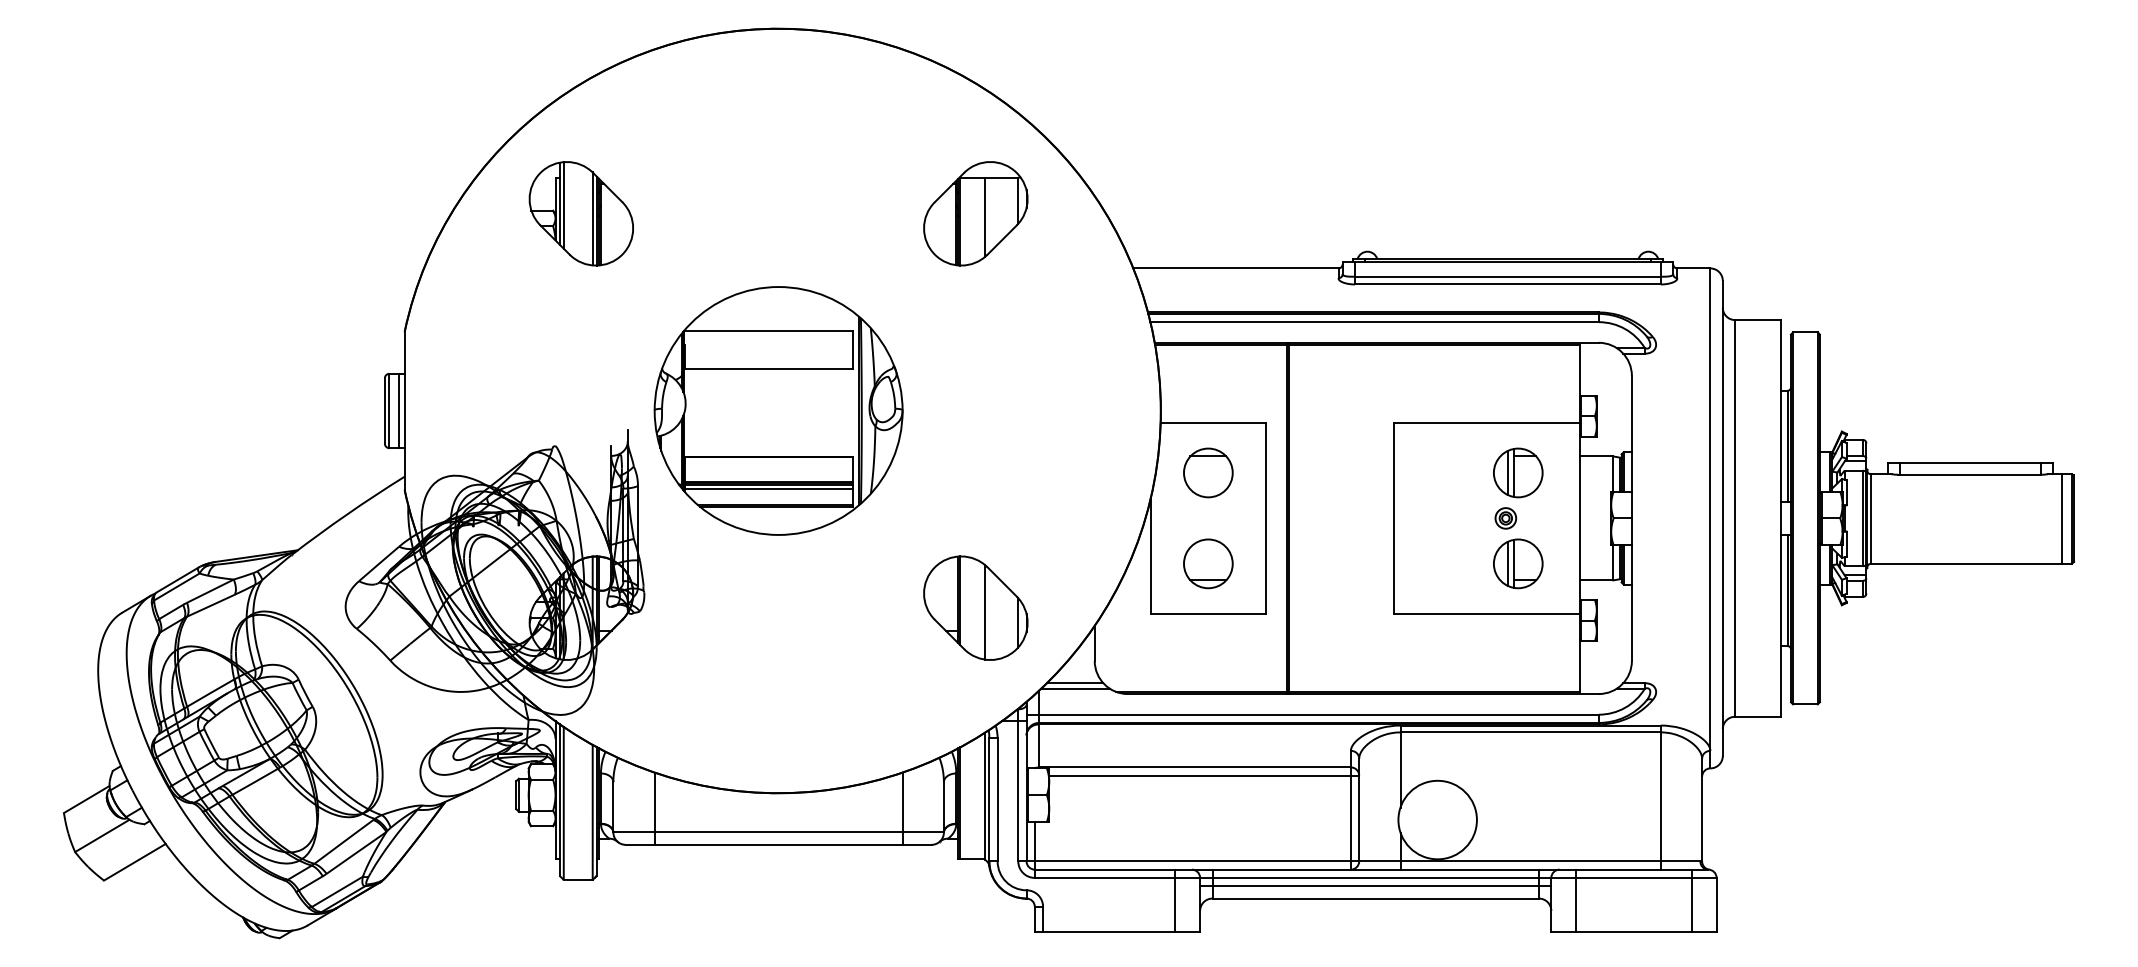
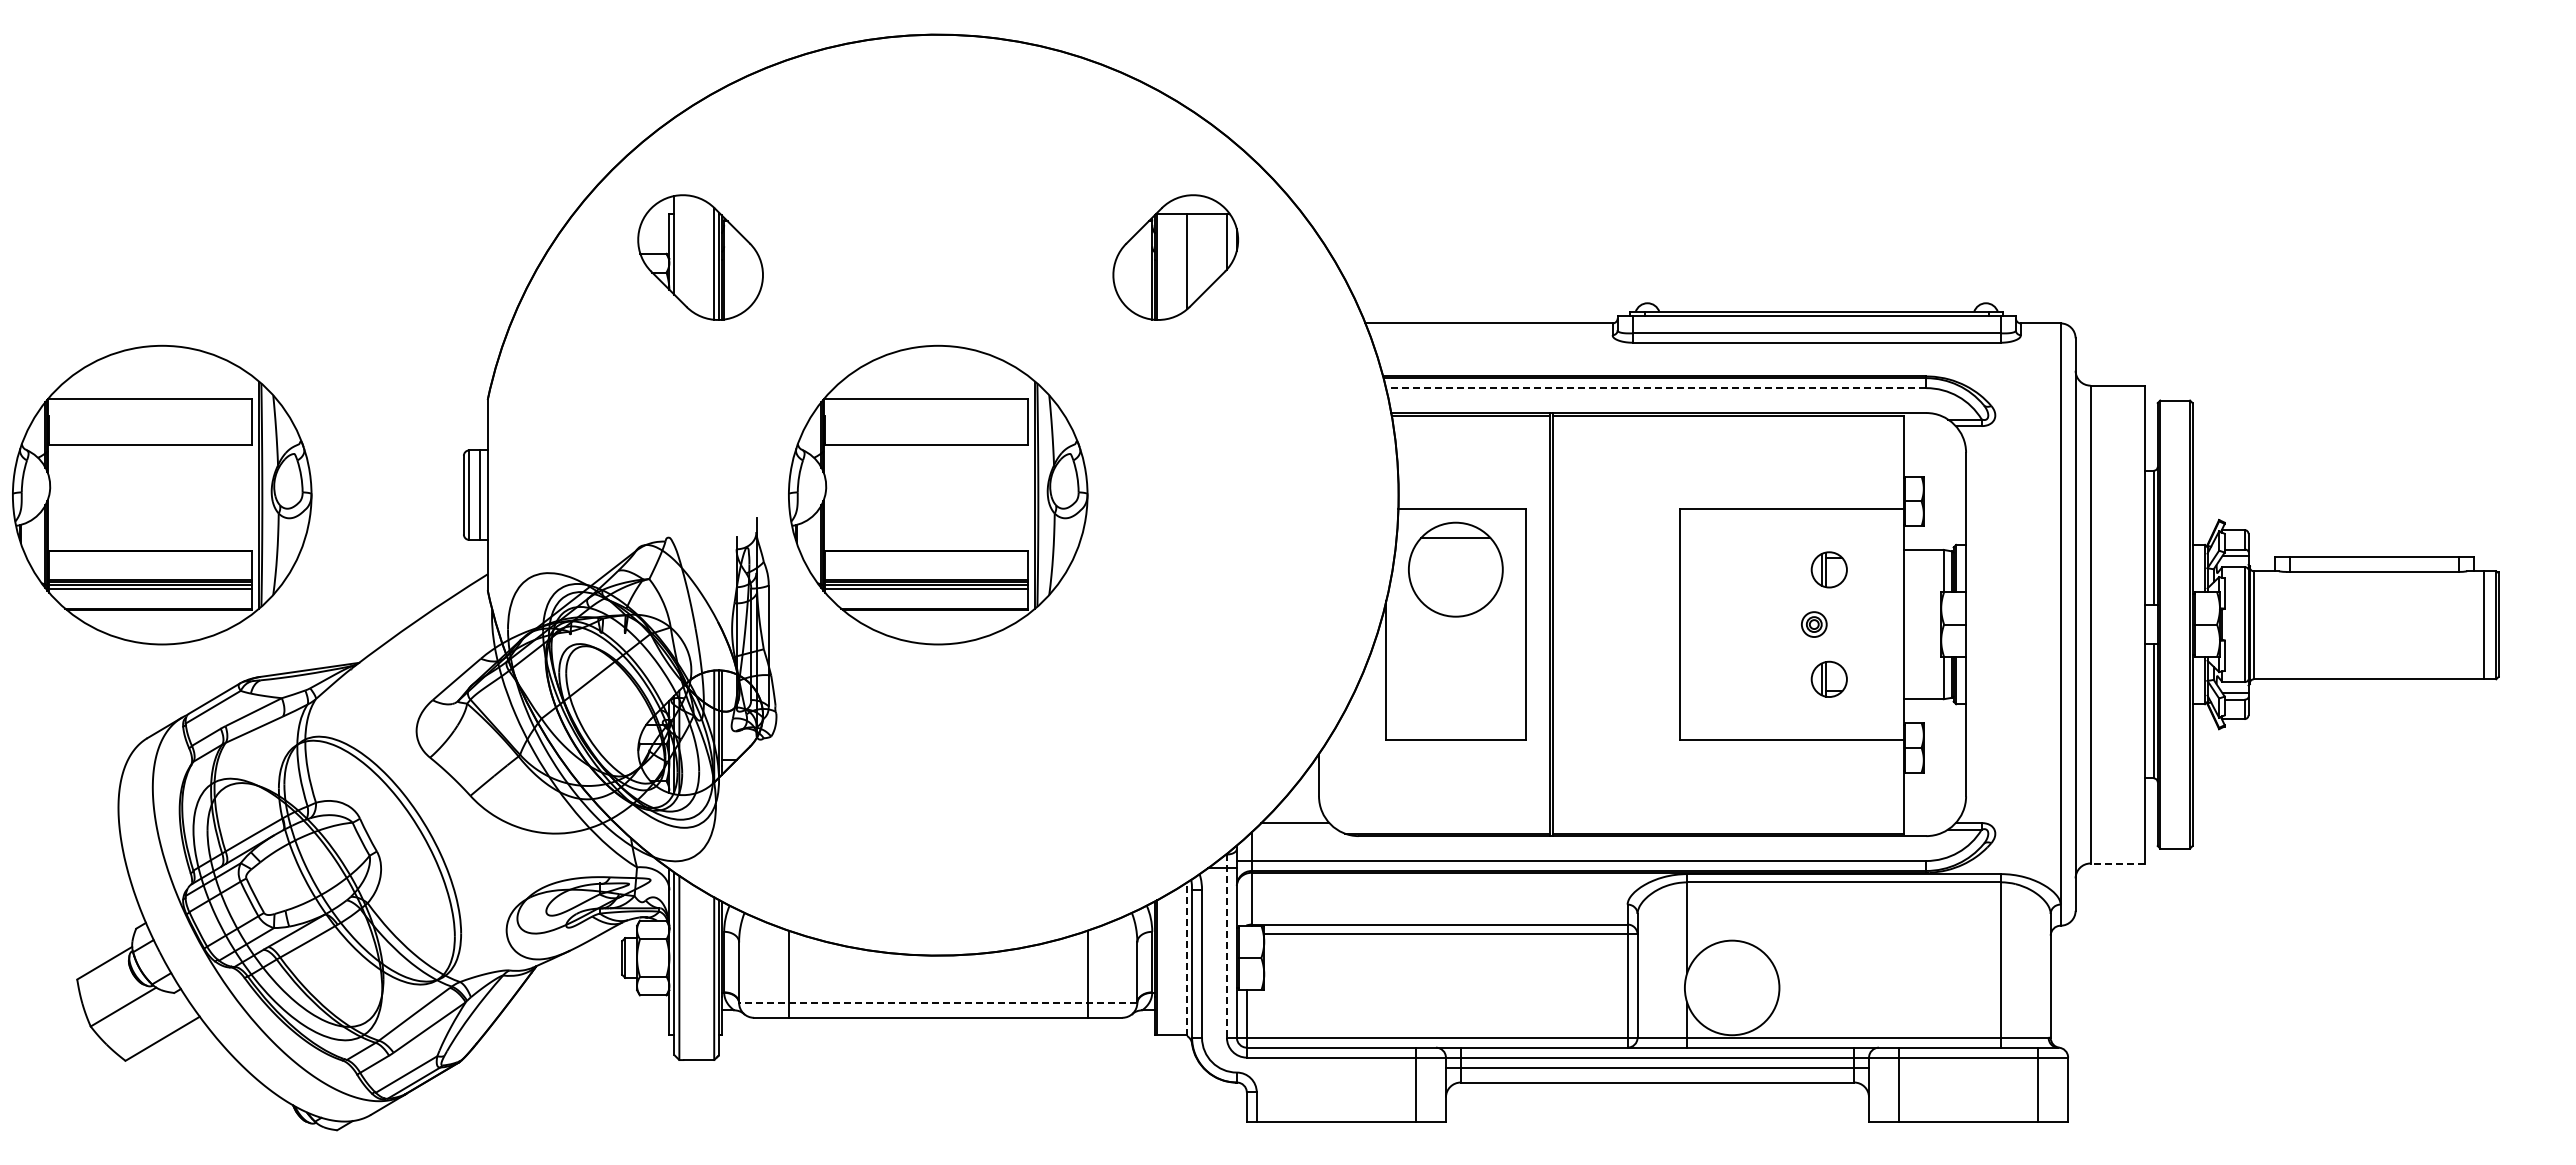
line: (563, 205) -> (679, 247), removed
line: (1374, 322) -> (1655, 388), solid -> dashed
part: (134, 410) -> (162, 494), added
part: (1208, 472) -> (1455, 569), size x1.6
part: (1518, 472) -> (1829, 569), size x0.6
part: (1208, 564) -> (1455, 679), removed
part: (1518, 564) -> (1829, 679), size x0.6
part: (975, 608) -> (1175, 732), removed
line: (1075, 688) -> (1295, 829), removed
line: (1757, 716) -> (2117, 863), solid -> dashed
line: (1017, 784) -> (1226, 945), solid -> dashed
line: (985, 796) -> (1187, 959), solid -> dashed
line: (778, 832) -> (937, 1002), solid -> dashed

